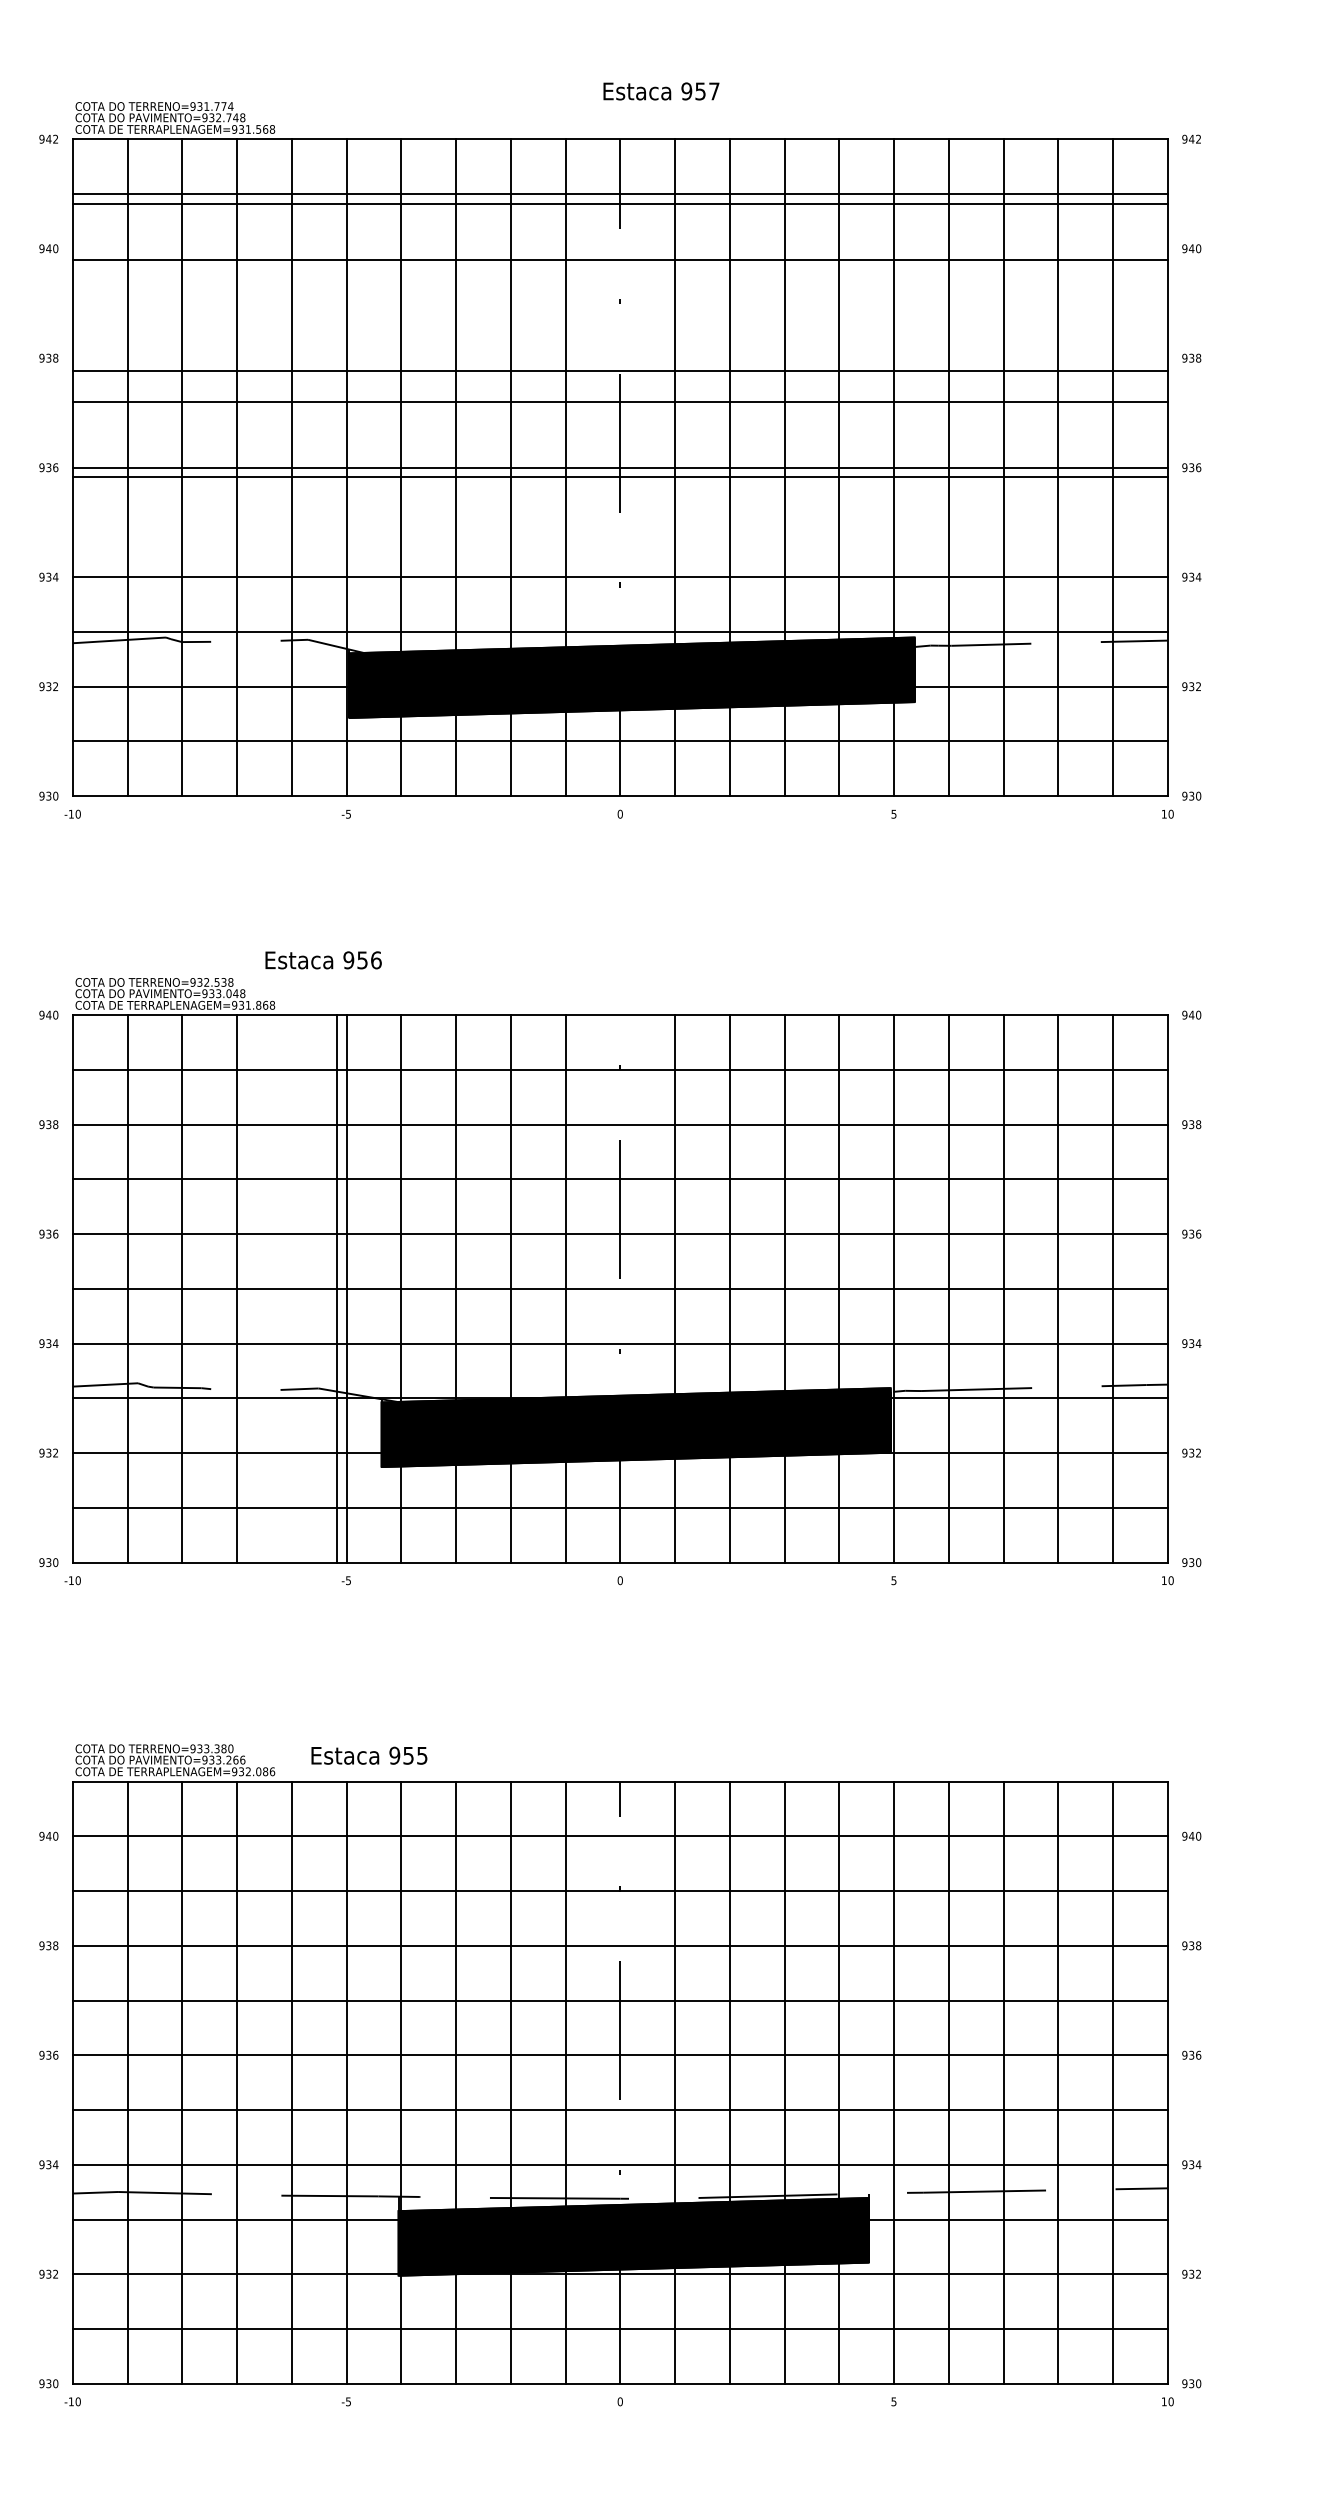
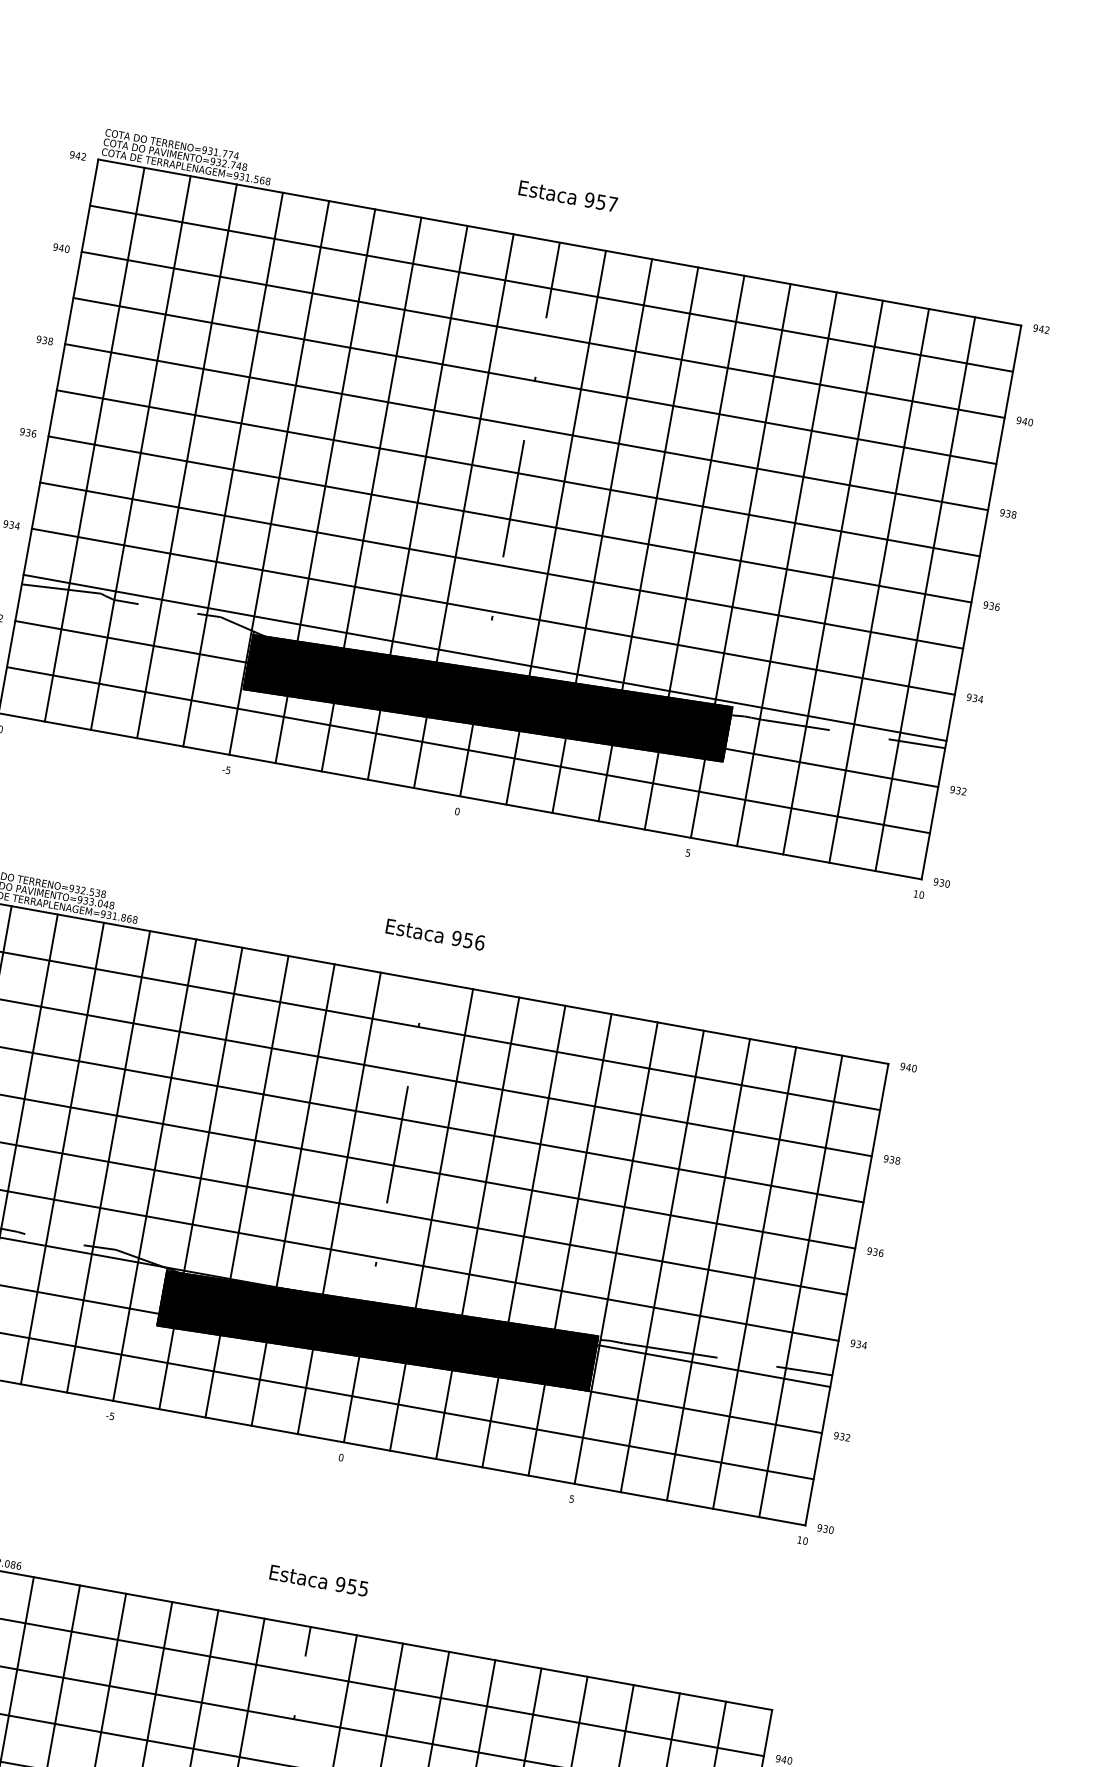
text: (661, 91) -> (568, 196), moved
line: (619, 203) -> (542, 334), moved
line: (619, 259) -> (534, 380), moved
line: (619, 370) -> (517, 472), moved
line: (619, 402) -> (525, 427), moved
line: (619, 477) -> (500, 565), moved
text: (323, 960) -> (435, 934), moved
line: (336, 1288) -> (108, 1161), moved
text: (369, 1755) -> (319, 1580), moved

